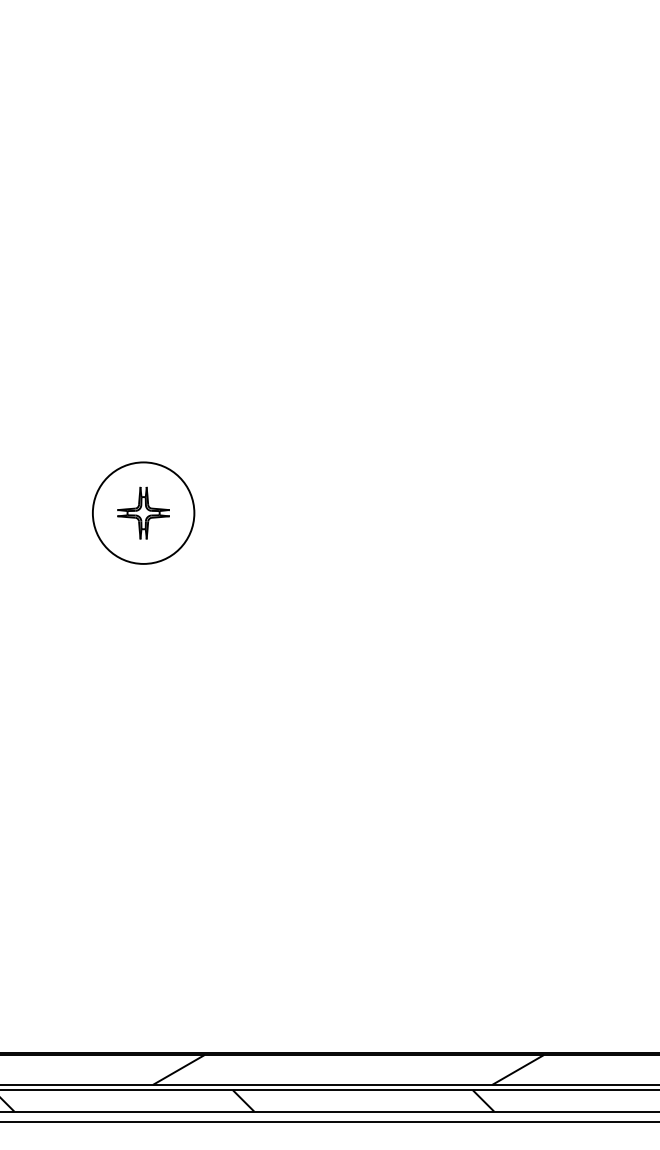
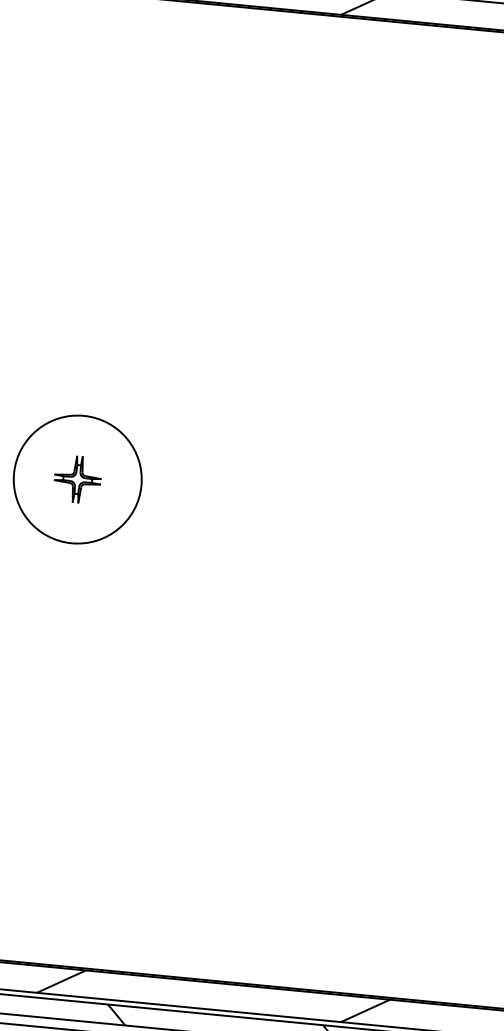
circle: (143, 512) -> (77, 478), size x1.4

